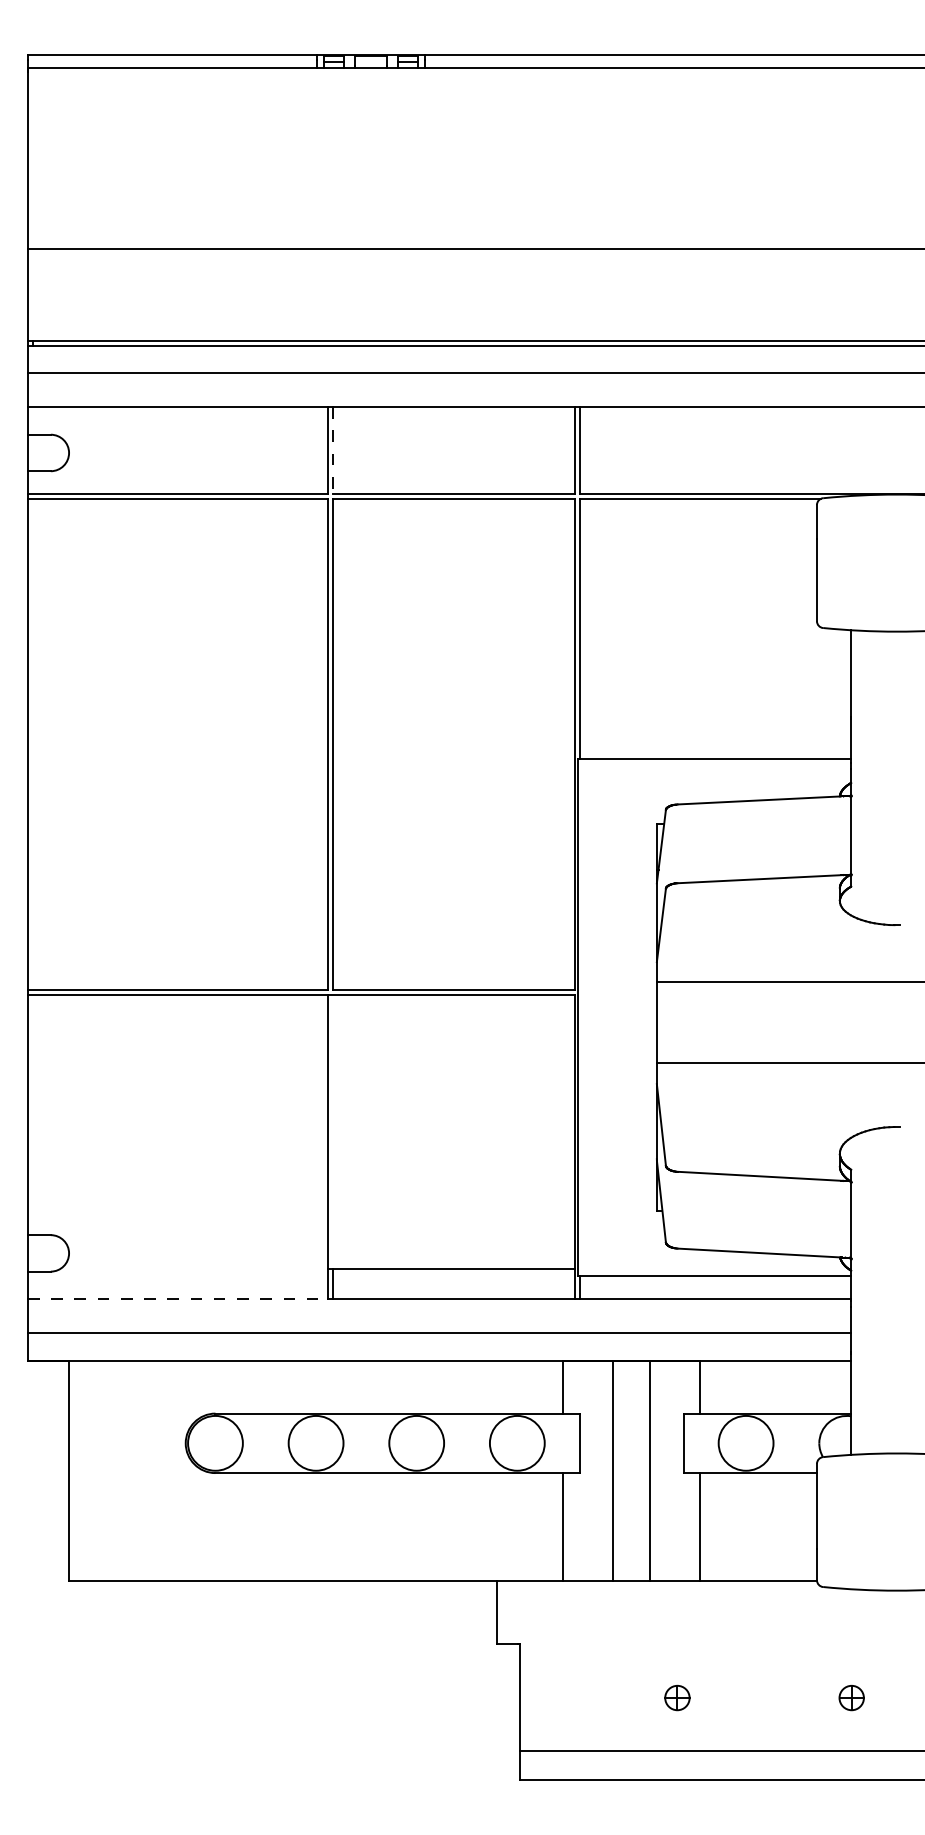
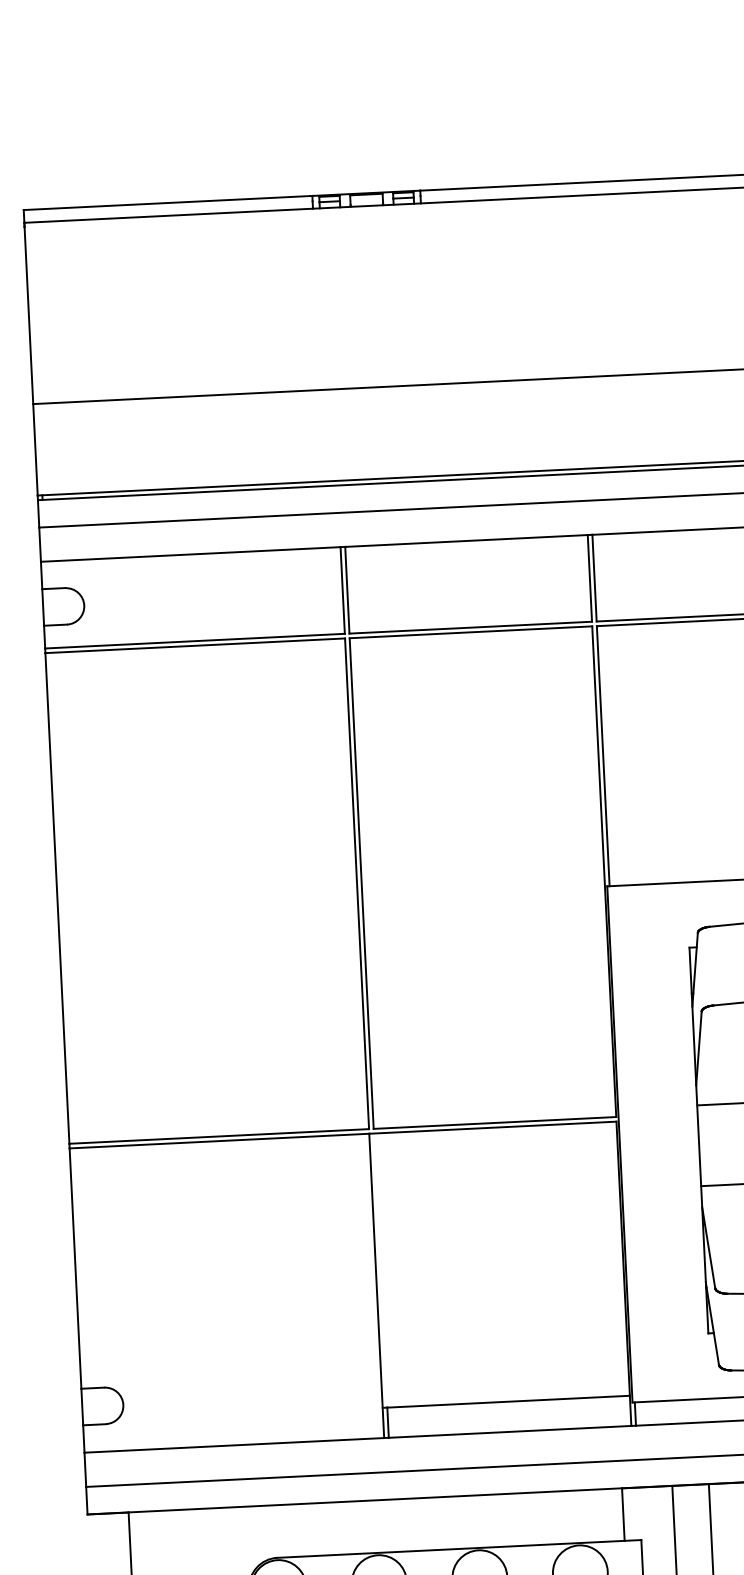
line: (332, 451) -> (347, 591), dashed -> solid
line: (177, 1299) -> (233, 1445), dashed -> solid

